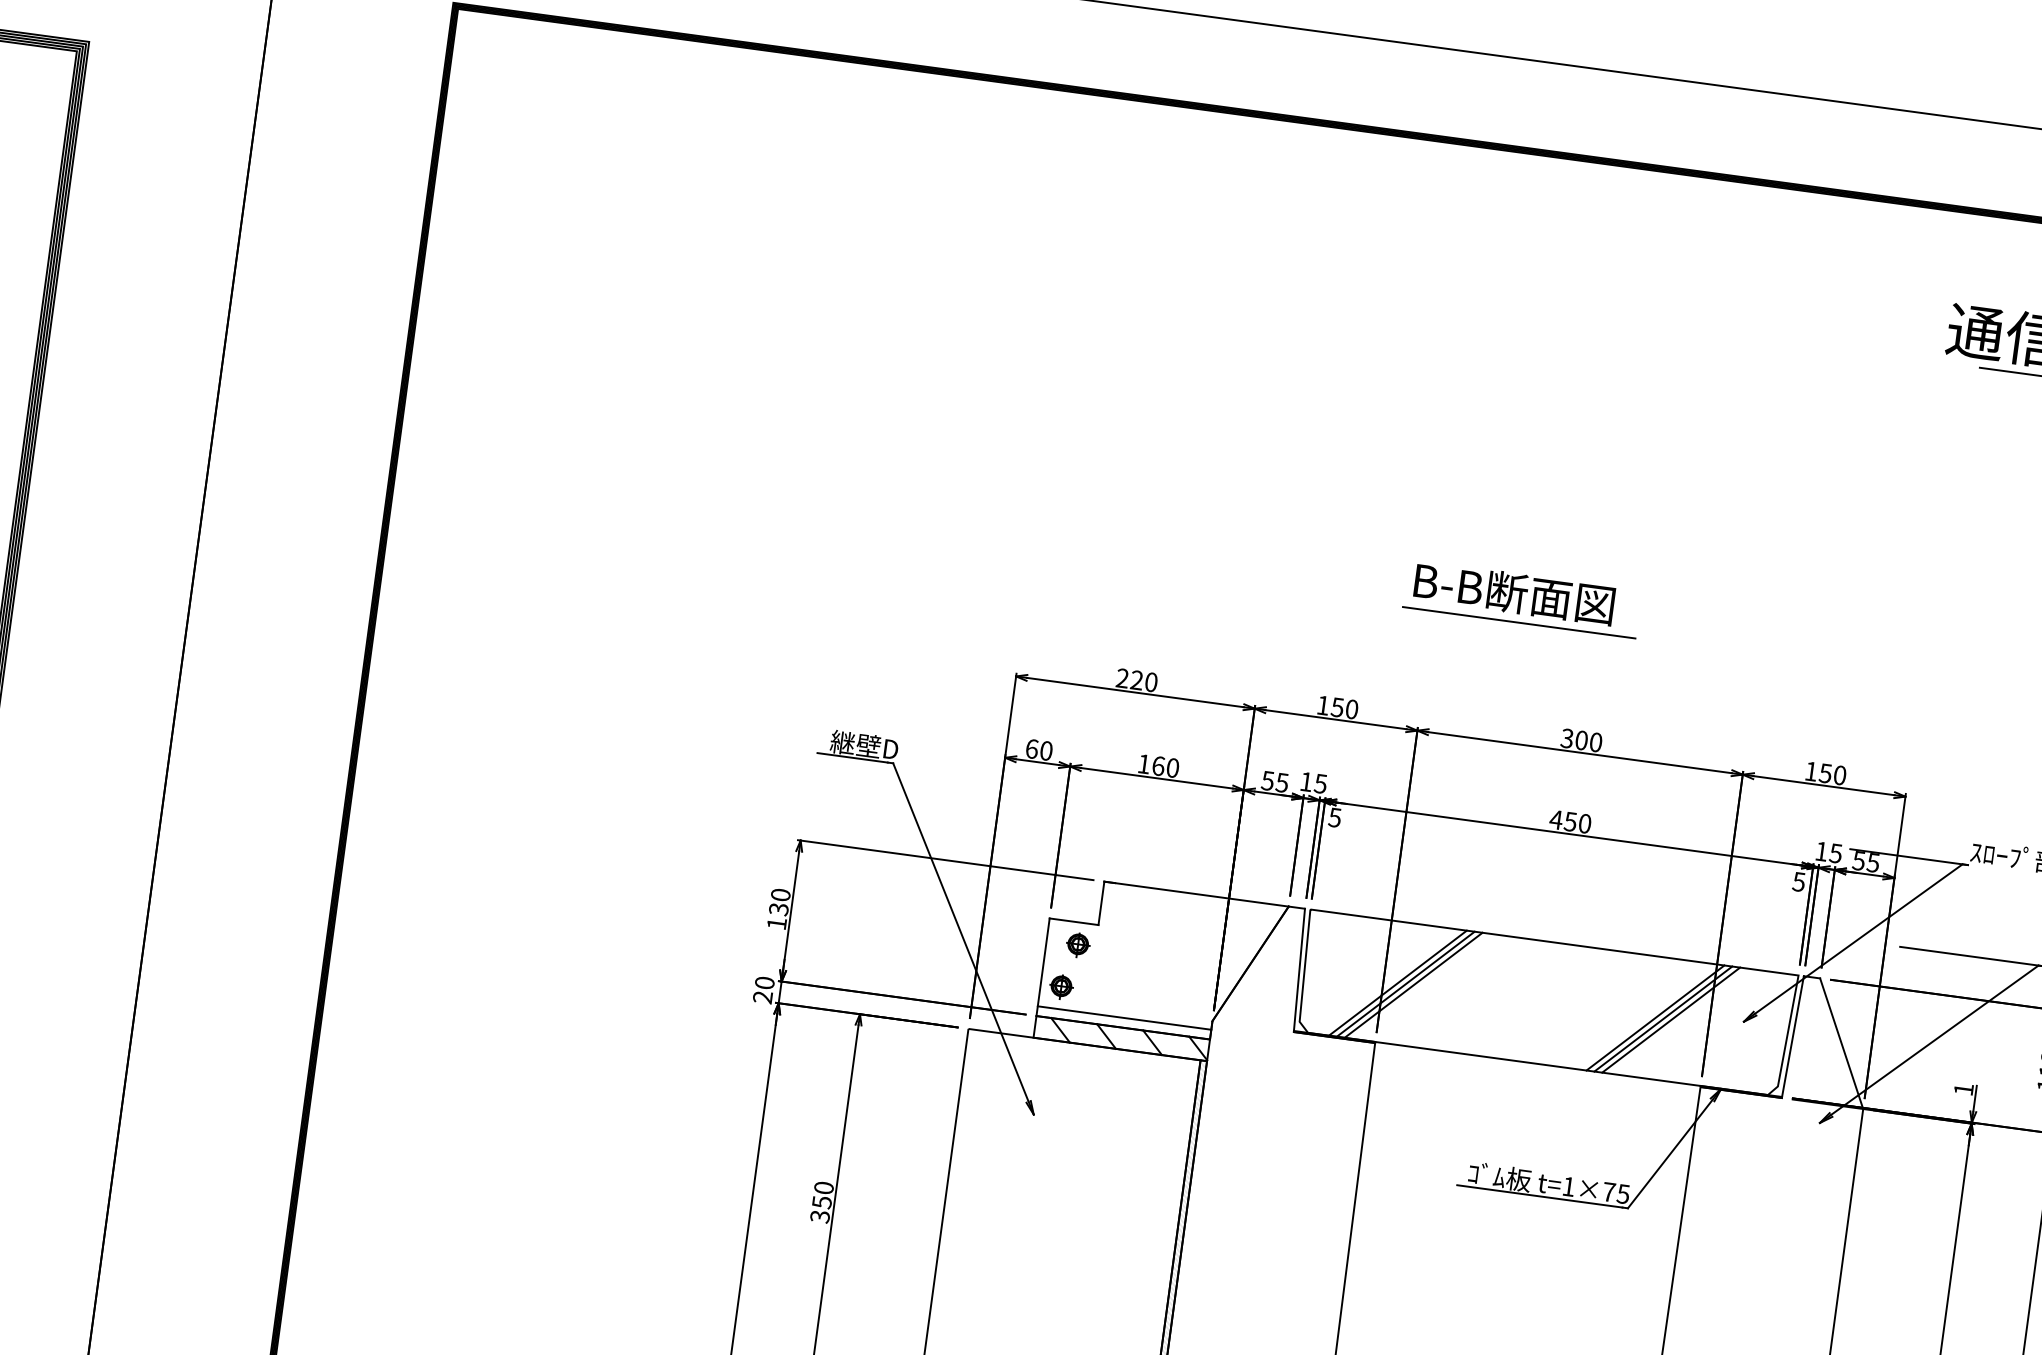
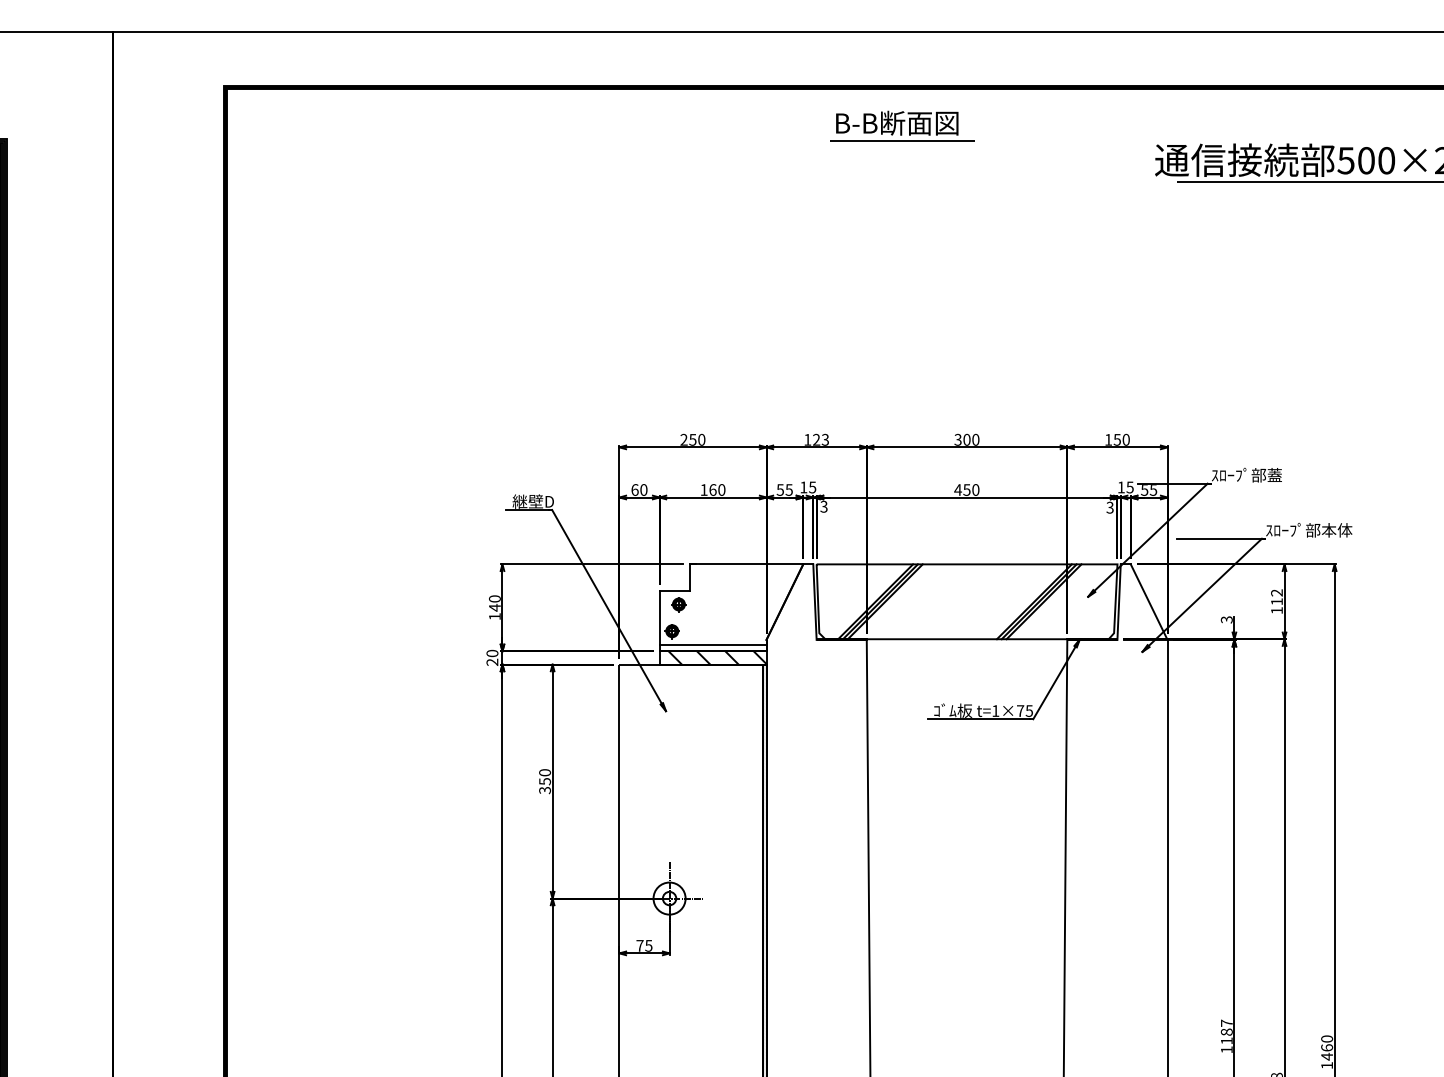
part: (1522, 598) -> (902, 125), moved
text: (1136, 679) -> (692, 439), 220 -> 250
text: (1344, 707) -> (820, 439), 150 -> 123
text: (1334, 815) -> (823, 505), 5 -> 3
text: (1799, 880) -> (1110, 506), 5 -> 3
text: (778, 908) -> (494, 607), 130 -> 140
text: (1963, 1088) -> (1226, 619), 1 -> 3

